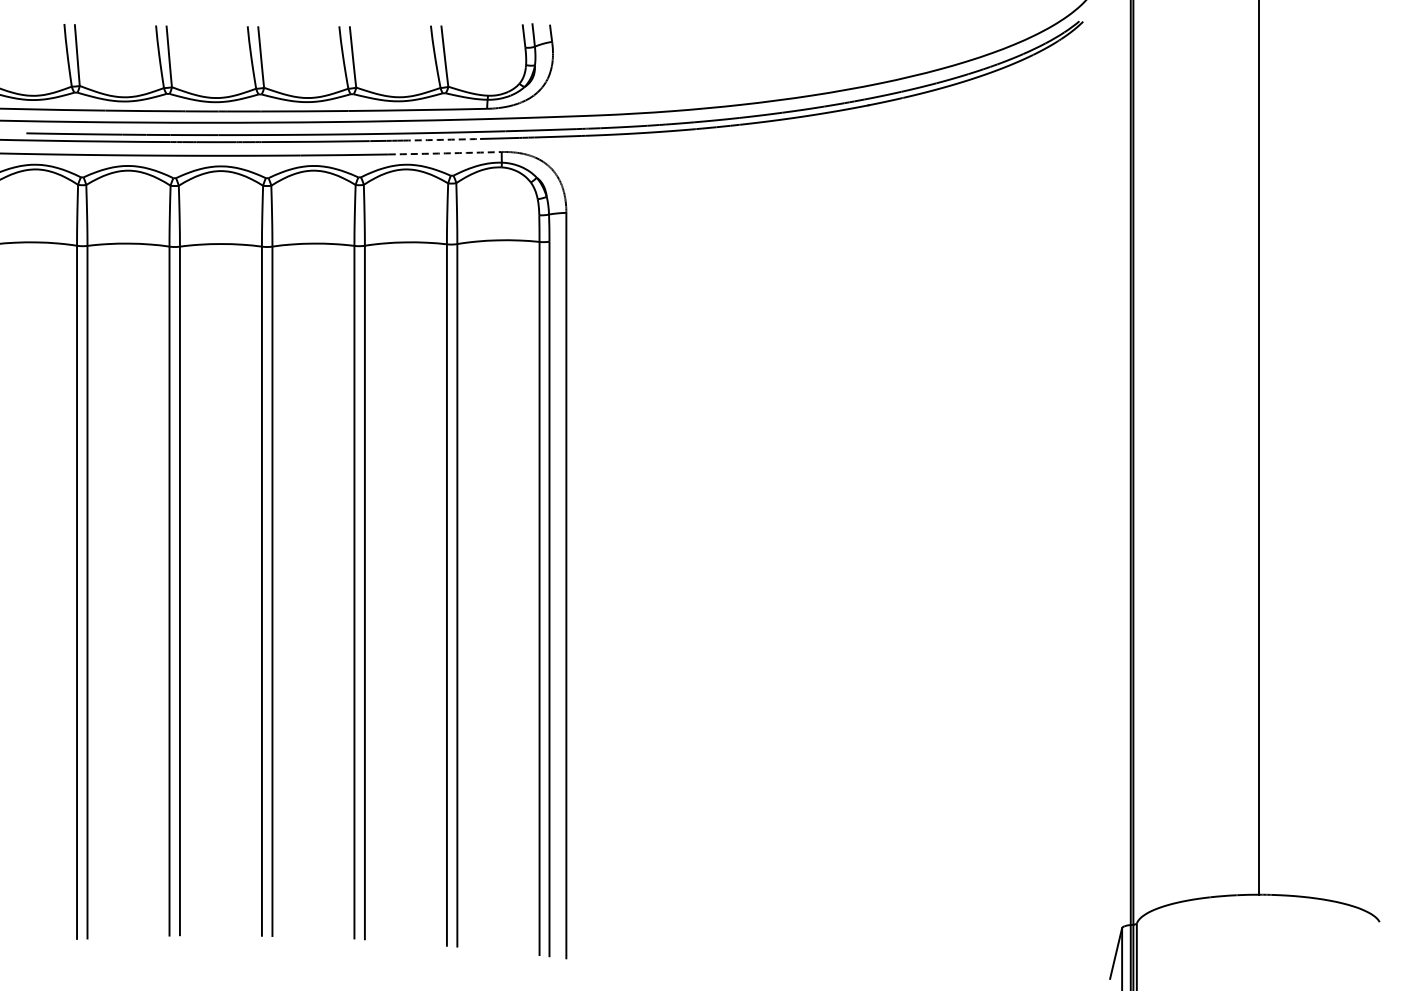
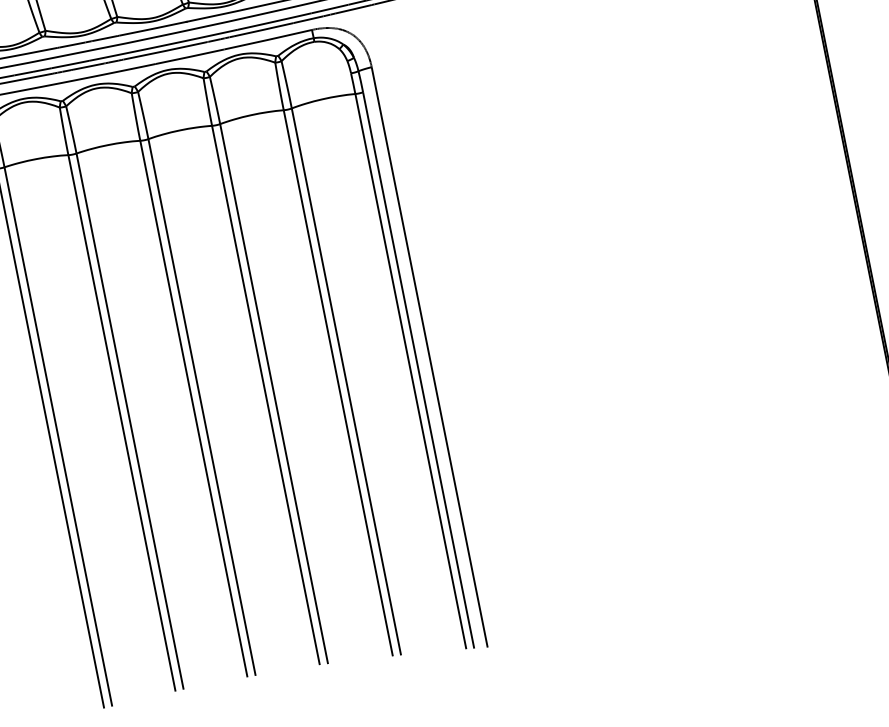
arc: (441, 139) -> (263, 29), dashed -> solid
arc: (445, 153) -> (268, 39), dashed -> solid

